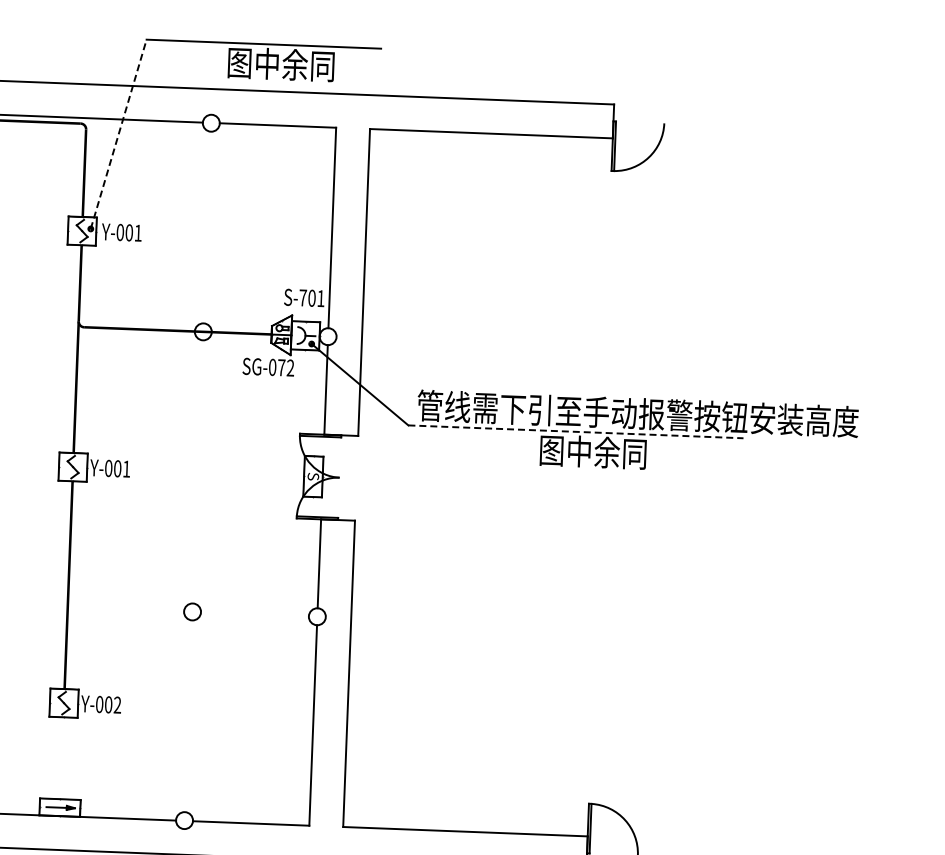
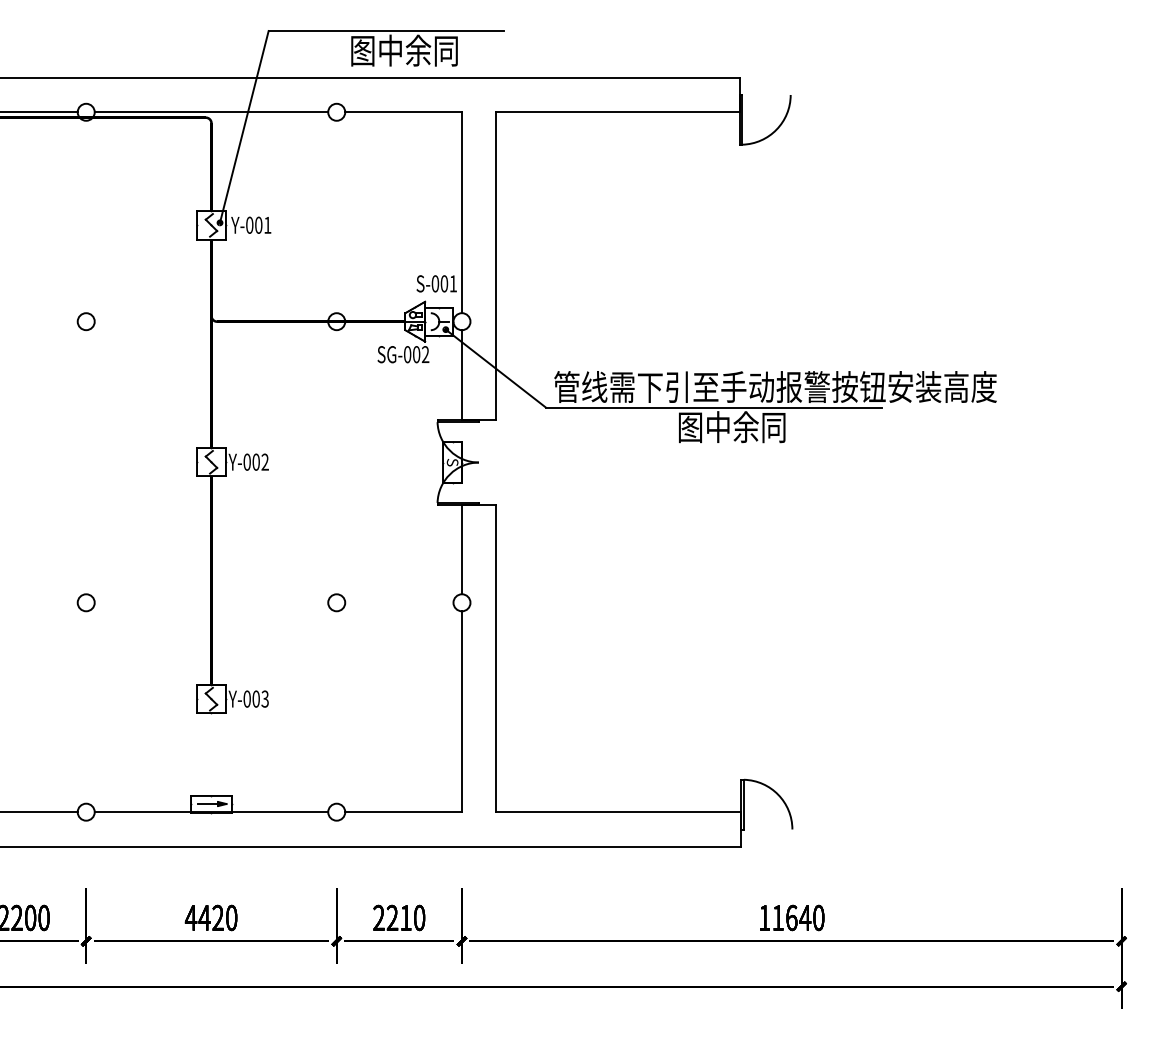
line: (118, 133) -> (244, 126), dashed -> solid
text: (303, 297) -> (435, 283), S-701 -> S-001
text: (281, 367) -> (416, 354), SG-072 -> SG-002
line: (576, 431) -> (714, 407), dashed -> solid
text: (125, 468) -> (264, 461), Y-001 -> Y-002
text: (116, 705) -> (264, 699), Y-002 -> Y-003

